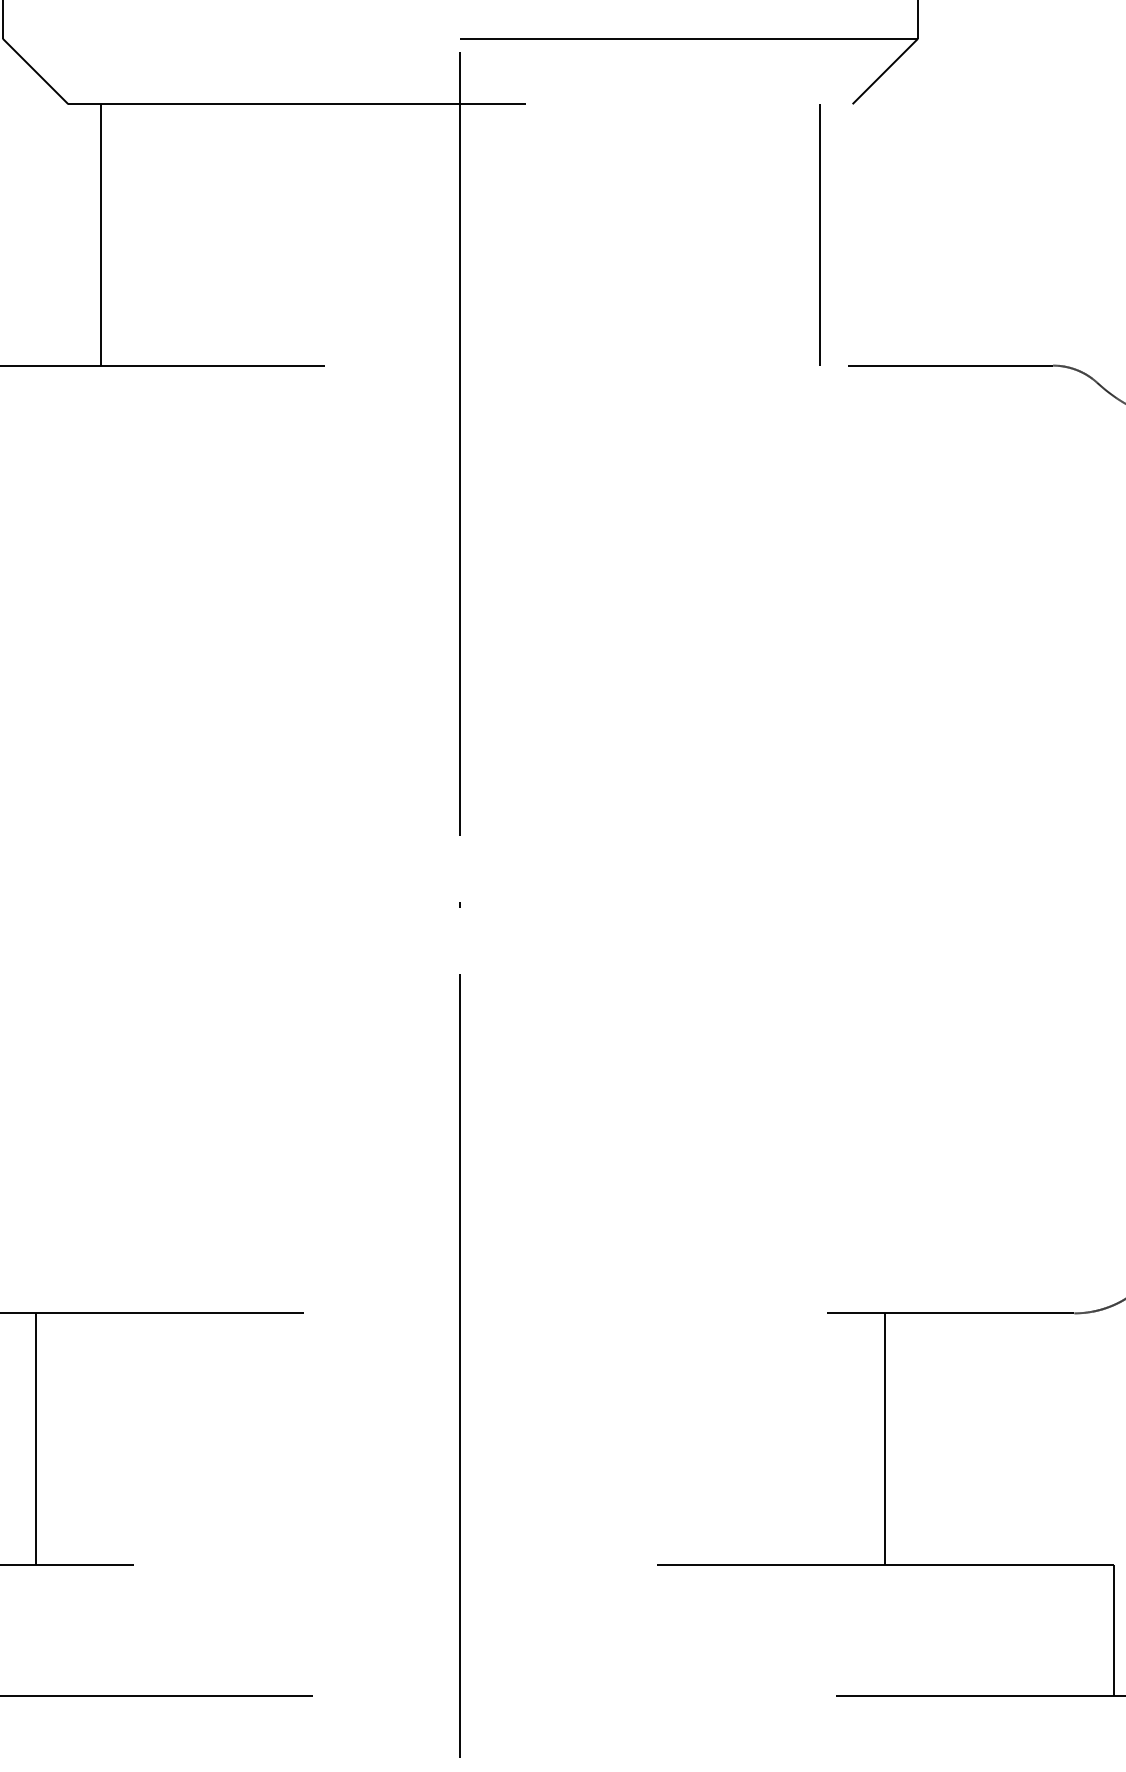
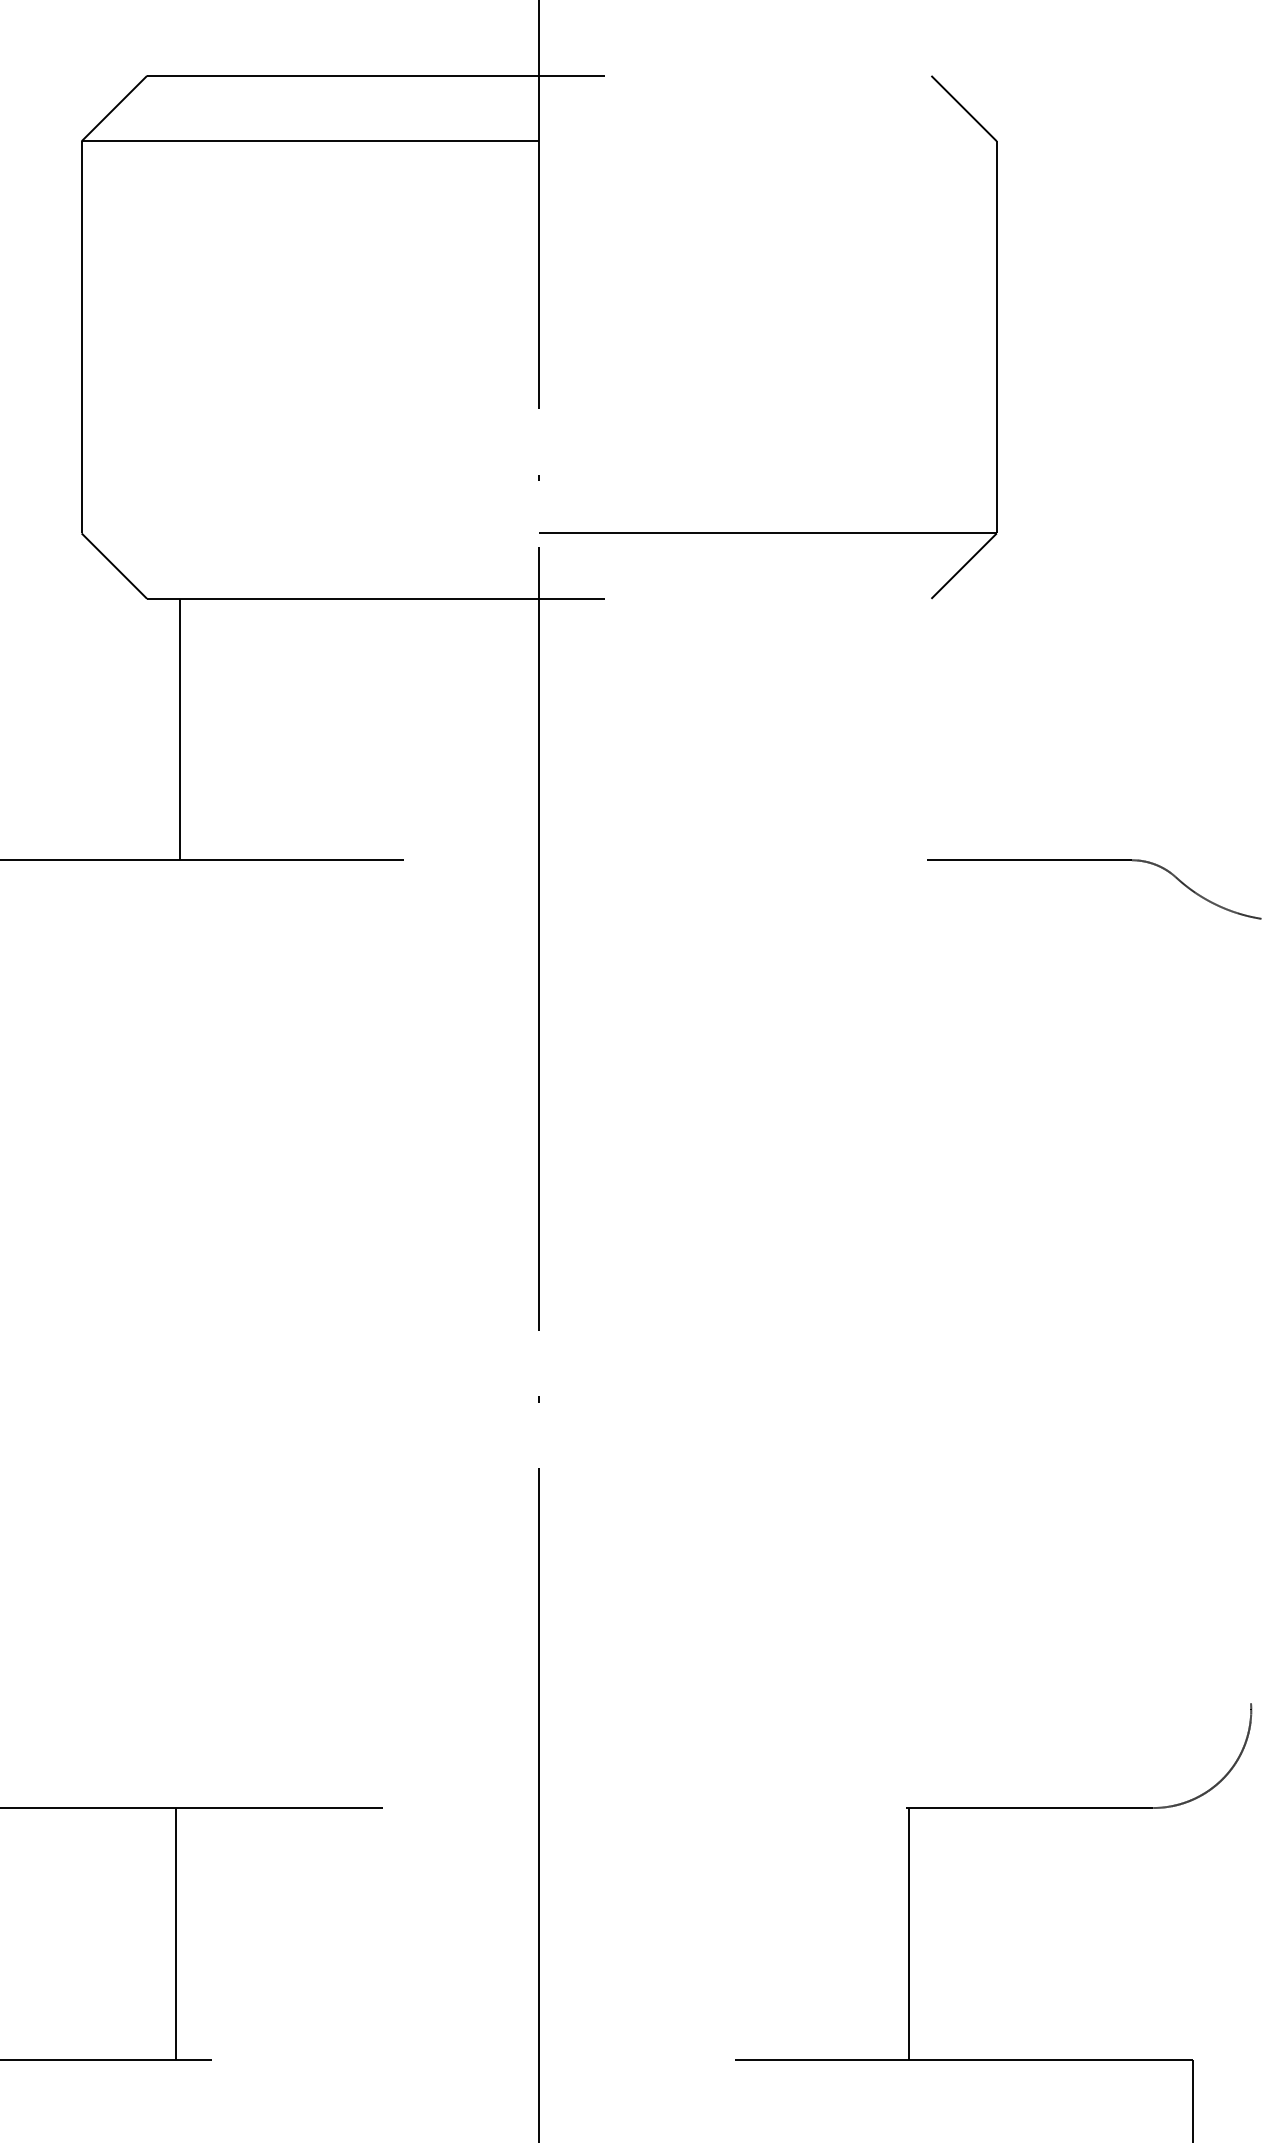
line: (819, 234) -> (898, 729), removed
line: (35, 1438) -> (176, 1933), moved
line: (885, 1438) -> (909, 1933), moved

